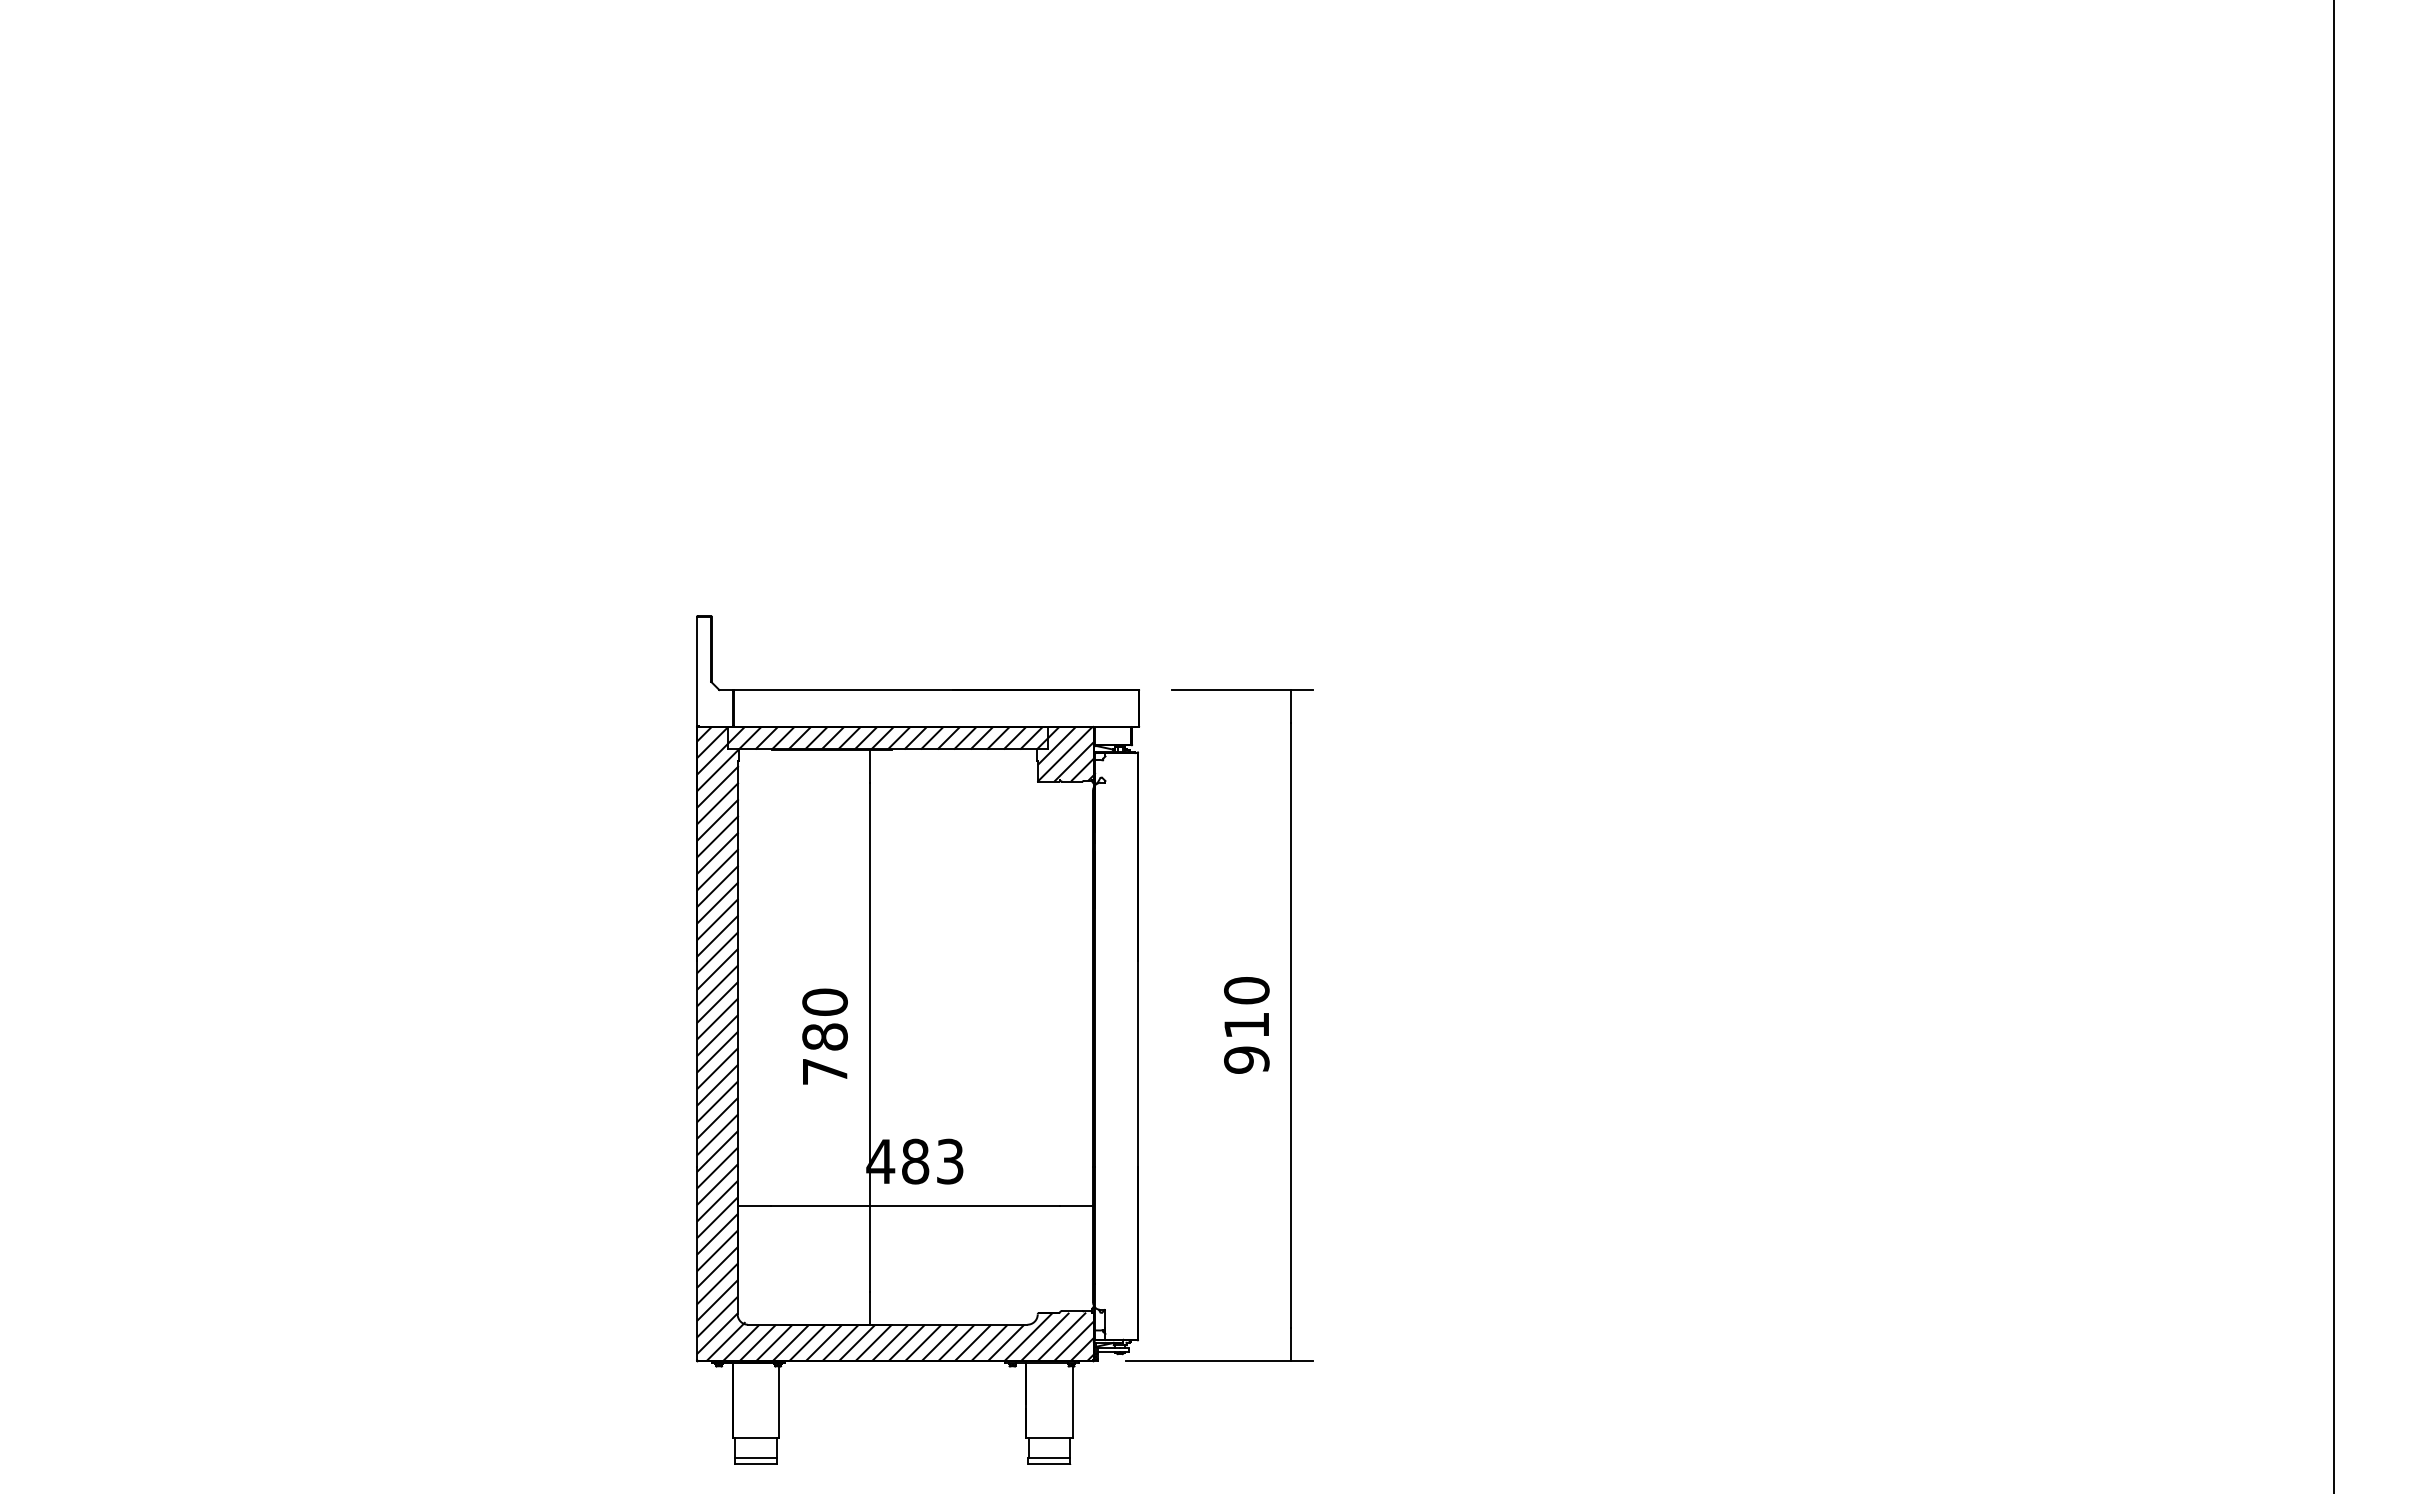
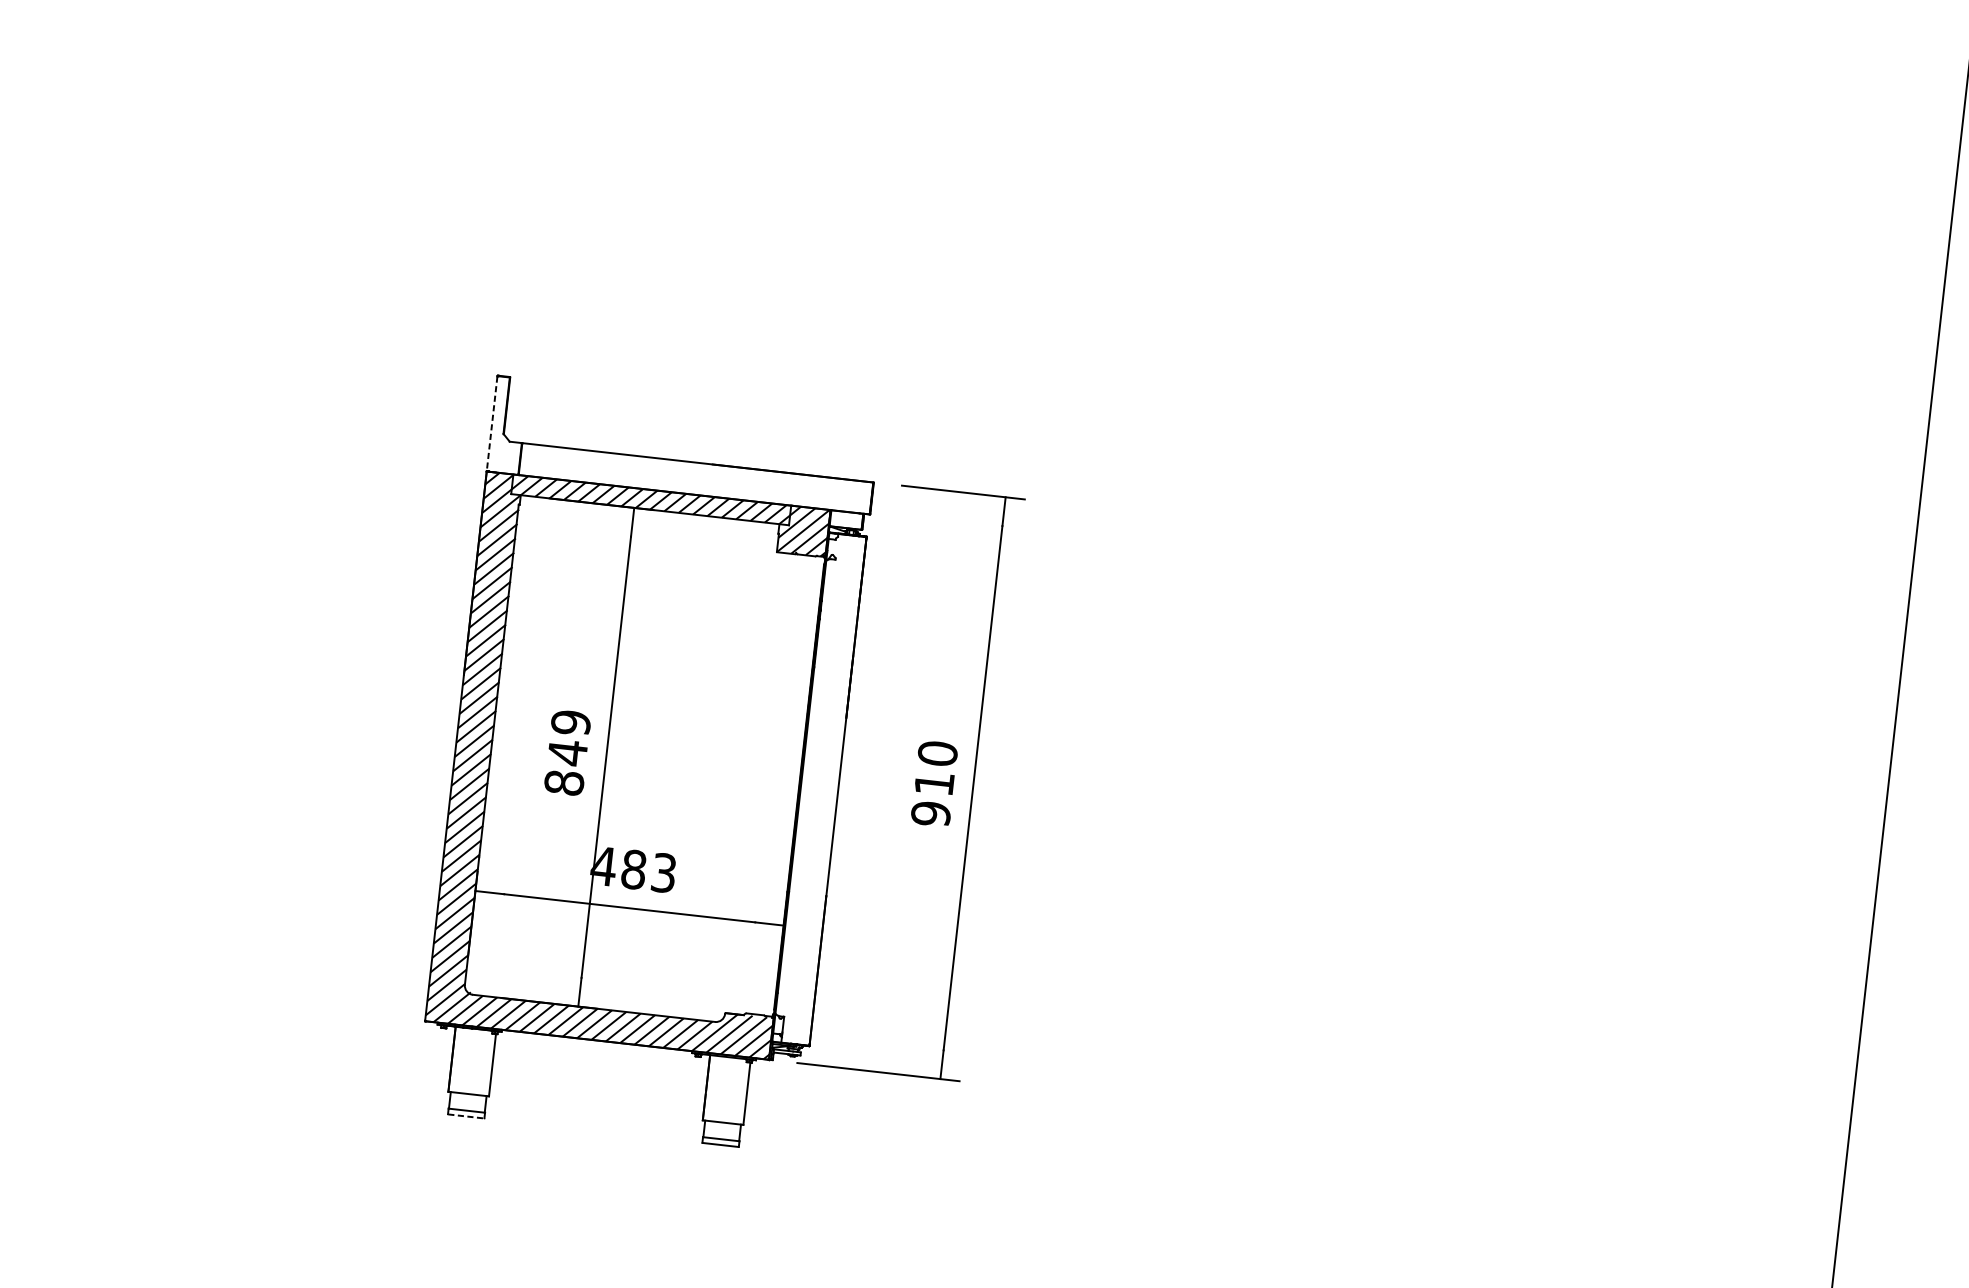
line: (696, 672) -> (491, 424), solid -> dashed
text: (824, 1036) -> (567, 752), 780 -> 849
line: (755, 1464) -> (465, 1116), solid -> dashed

